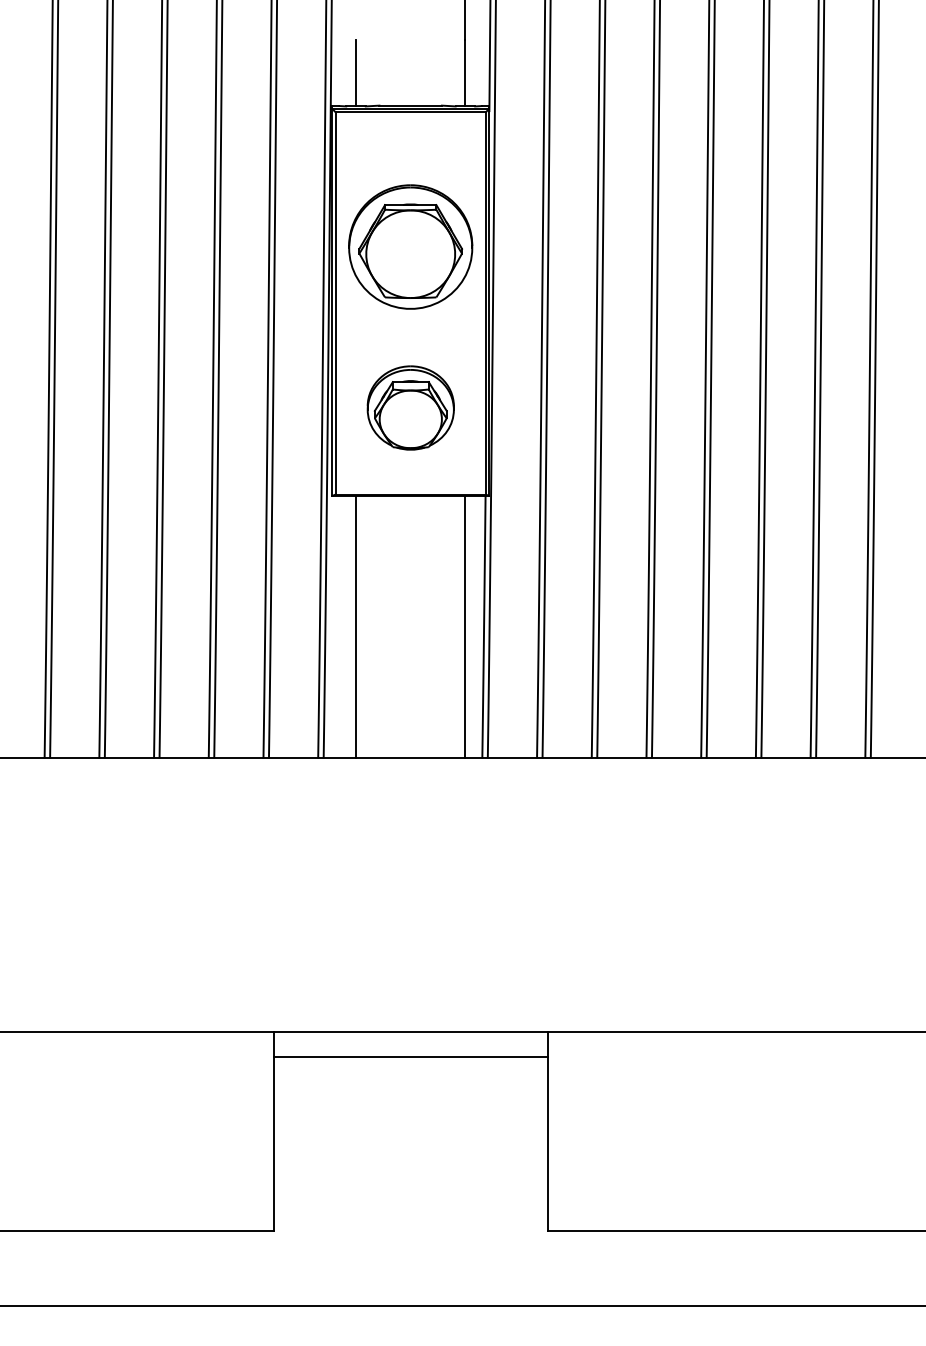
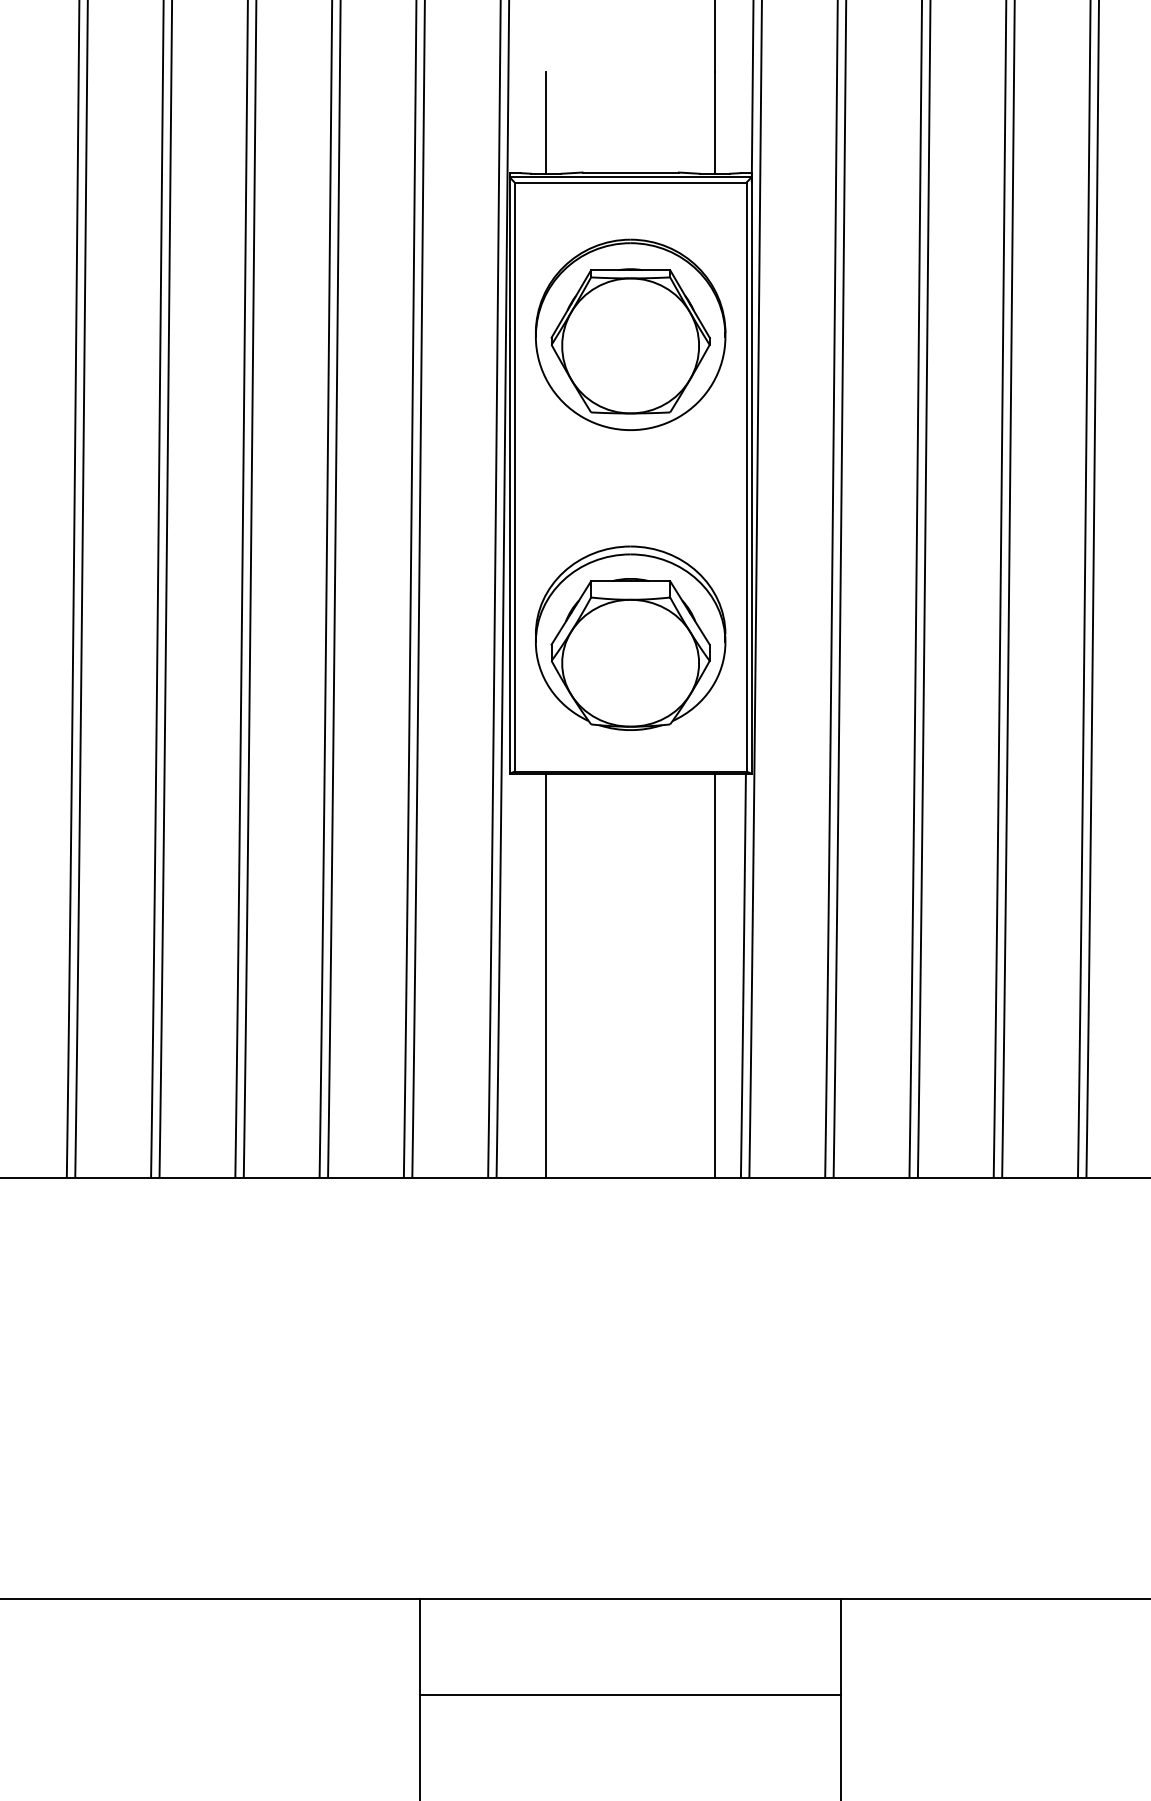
part: (410, 246) -> (630, 334), moved
part: (410, 407) -> (630, 637), size x1.43
line: (410, 1057) -> (630, 1695), moved

